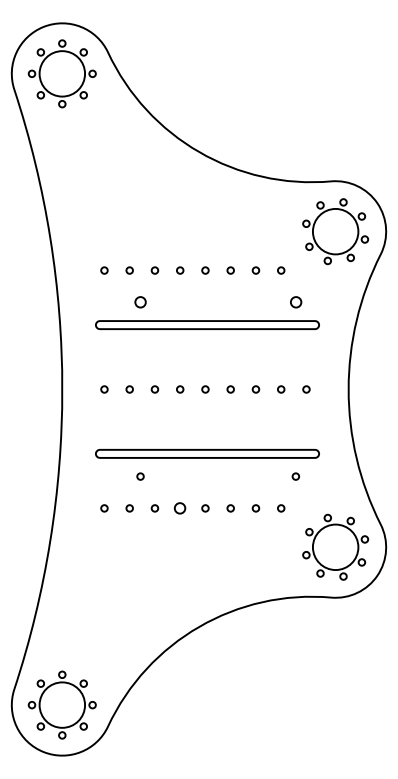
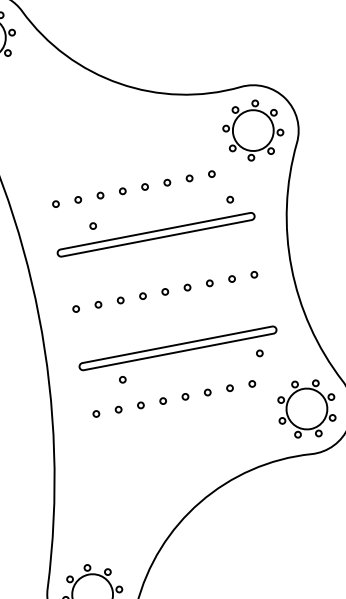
circle: (140, 302) -> (93, 226), size x0.62
circle: (295, 302) -> (229, 199), size x0.62
circle: (180, 508) -> (163, 401), size x0.62

